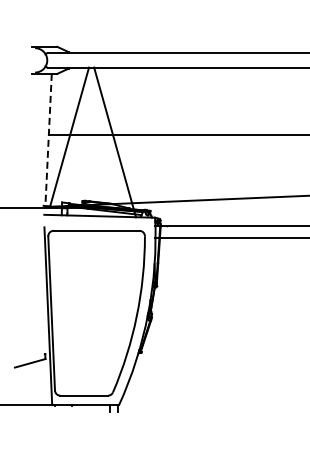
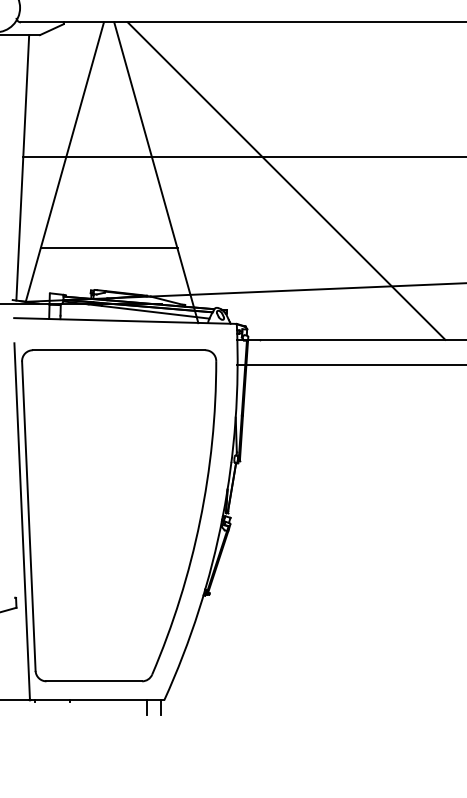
line: (48, 140) -> (22, 168), dashed -> solid
line: (179, 146) -> (285, 180), added
line: (91, 179) -> (108, 247), added

